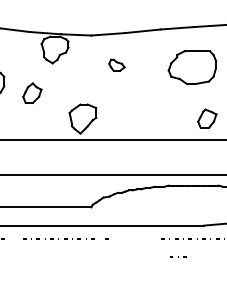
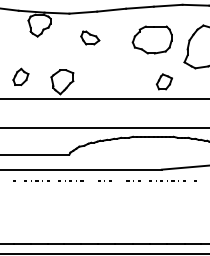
part: (117, 64) -> (90, 37), size x1.43
part: (31, 92) -> (20, 76), moved
line: (178, 257) -> (104, 180), moved

